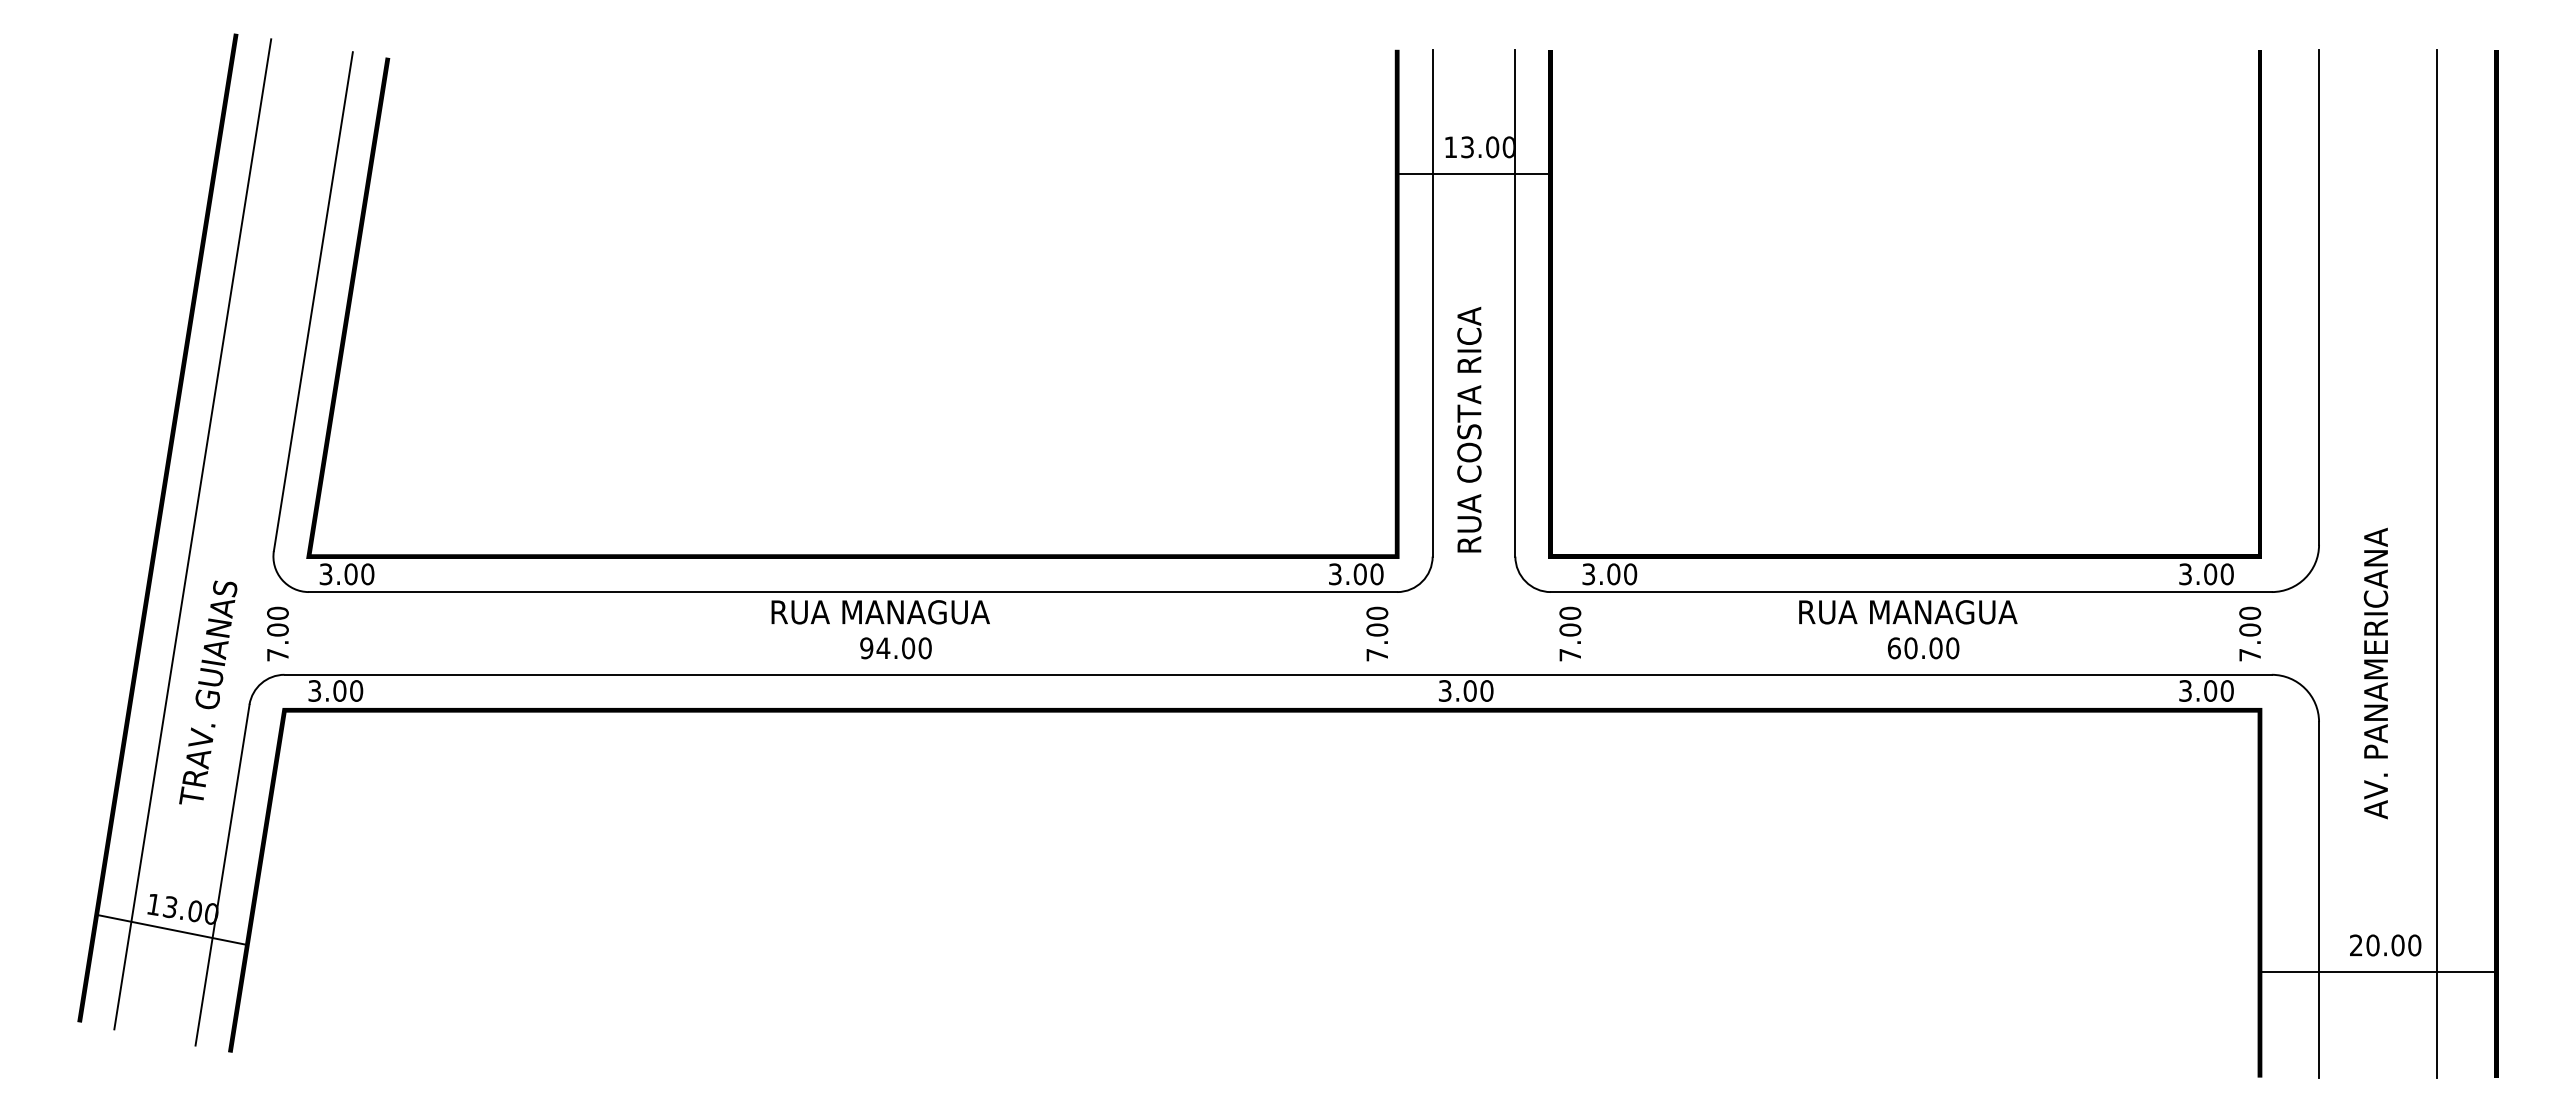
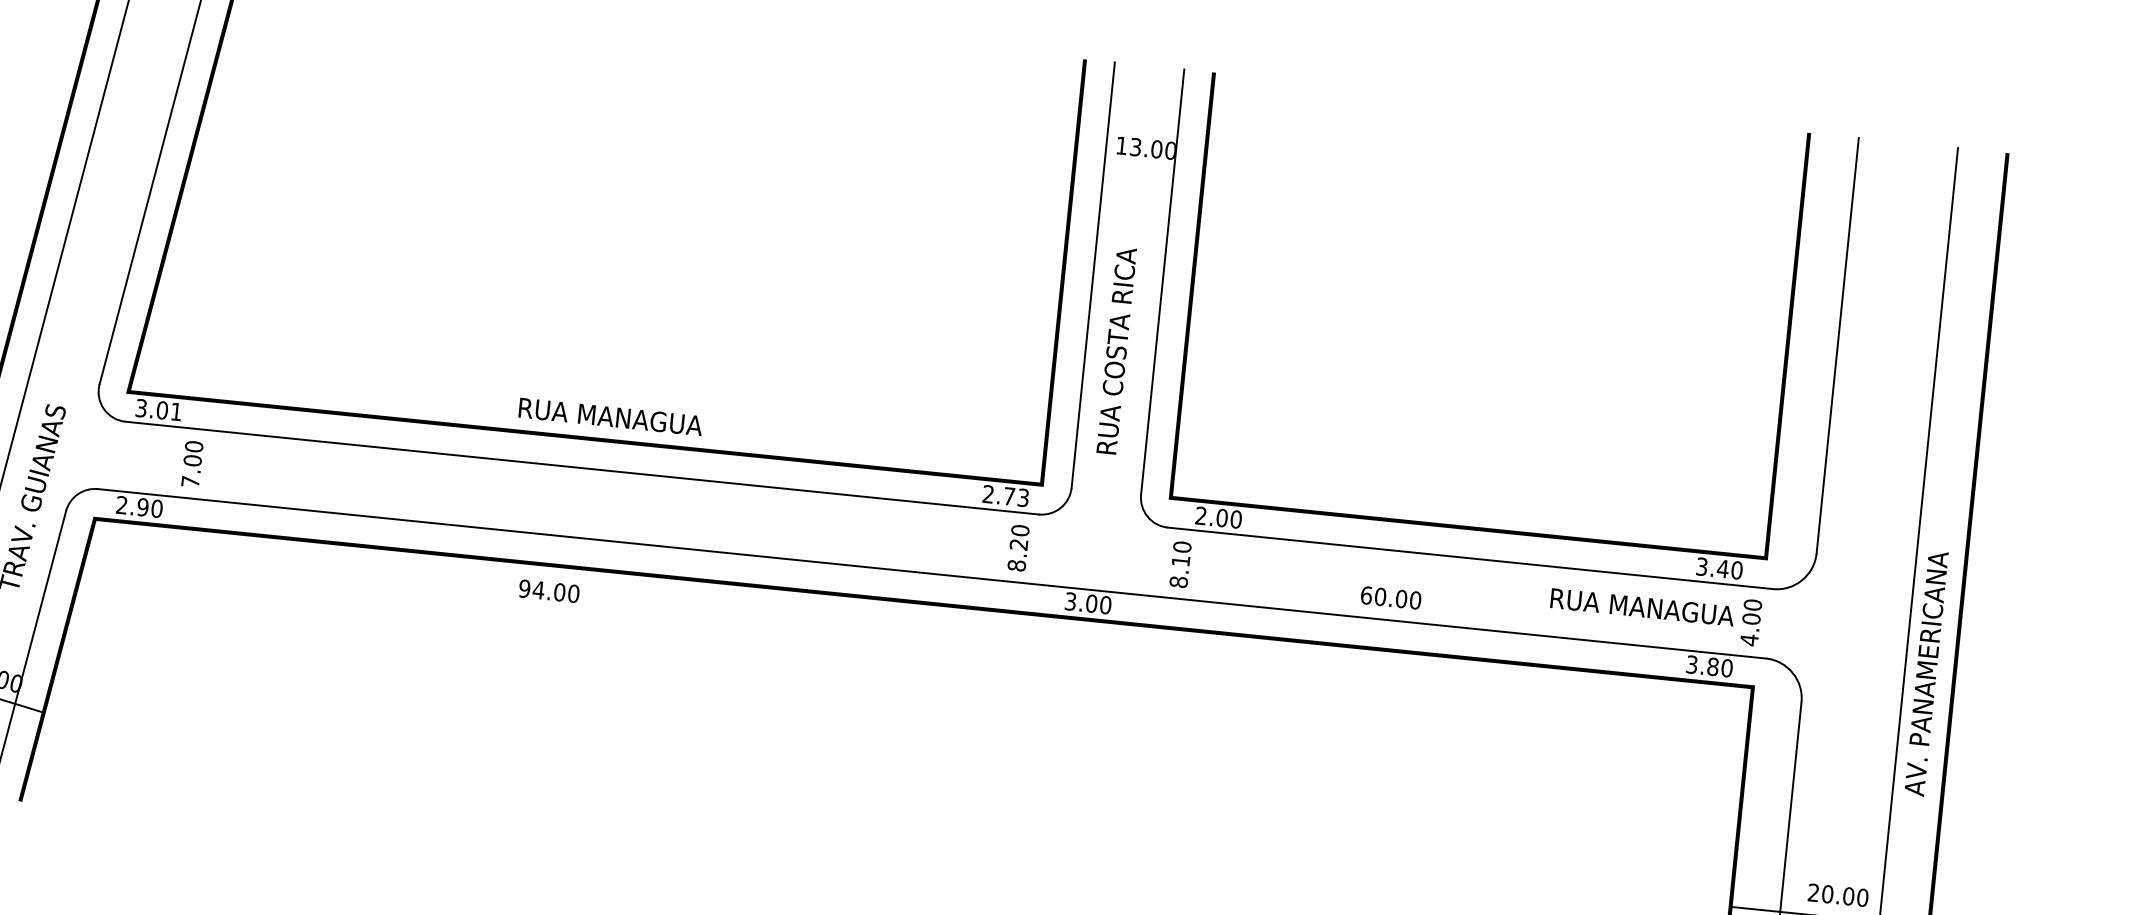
line: (1473, 173) -> (1138, 169), removed
text: (1469, 429) -> (1116, 350), moved
text: (367, 574) -> (176, 411), 3.00 -> 3.01
text: (1356, 574) -> (1006, 496), 3.00 -> 2.73
text: (1588, 574) -> (1200, 516), 3.00 -> 2.00
text: (2210, 574) -> (1722, 569), 3.00 -> 3.40
text: (880, 612) -> (610, 417), moved
text: (1908, 612) -> (1642, 607), moved
text: (277, 633) -> (192, 463), moved
text: (1377, 642) -> (1018, 555), 7.00 -> 8.20
text: (1570, 642) -> (1180, 571), 7.00 -> 8.10
text: (895, 648) -> (548, 591), moved
text: (1923, 648) -> (1391, 598), moved
text: (2249, 655) -> (1748, 640), 7.00 -> 4.00
text: (2375, 673) -> (1926, 673), moved
text: (327, 690) -> (132, 505), 3.00 -> 2.90
text: (2210, 690) -> (1713, 666), 3.00 -> 3.80

